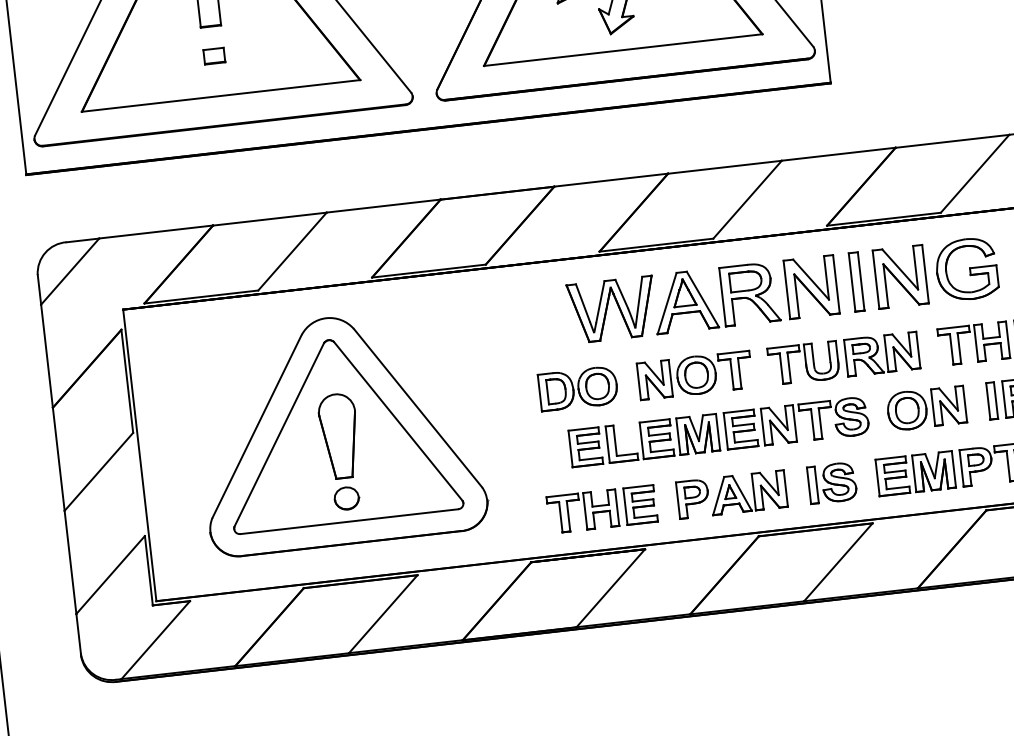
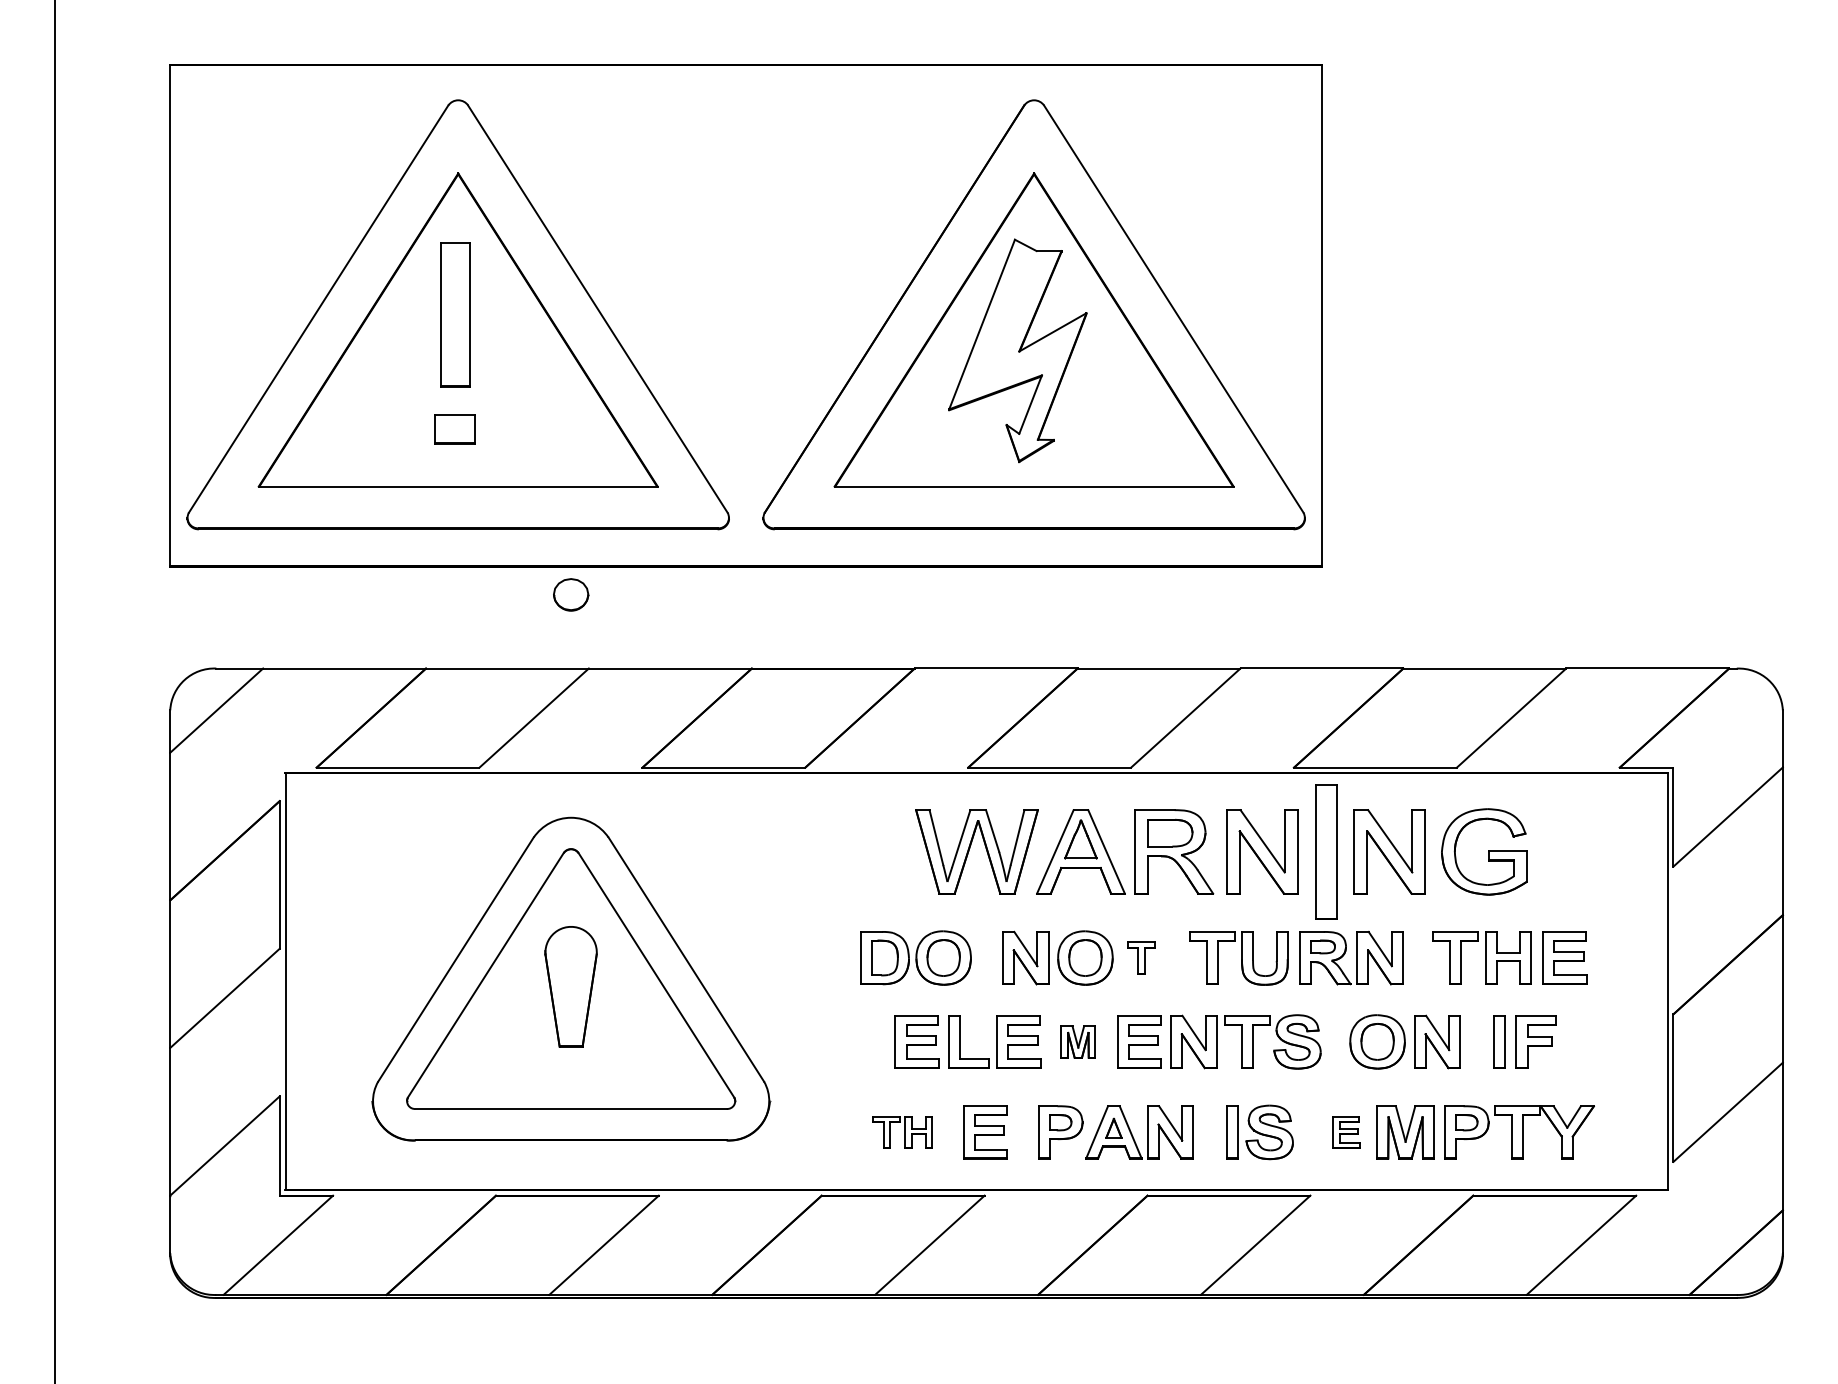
part: (214, 56) -> (455, 429), size x1.4
part: (856, 281) -> (1326, 851), size x1.6
part: (735, 370) -> (1141, 957), size x0.6
part: (698, 434) -> (1078, 1041), size x0.6
part: (892, 476) -> (1346, 1132), size x0.6
part: (347, 498) -> (571, 594), moved
part: (582, 511) -> (902, 1132), size x0.6

